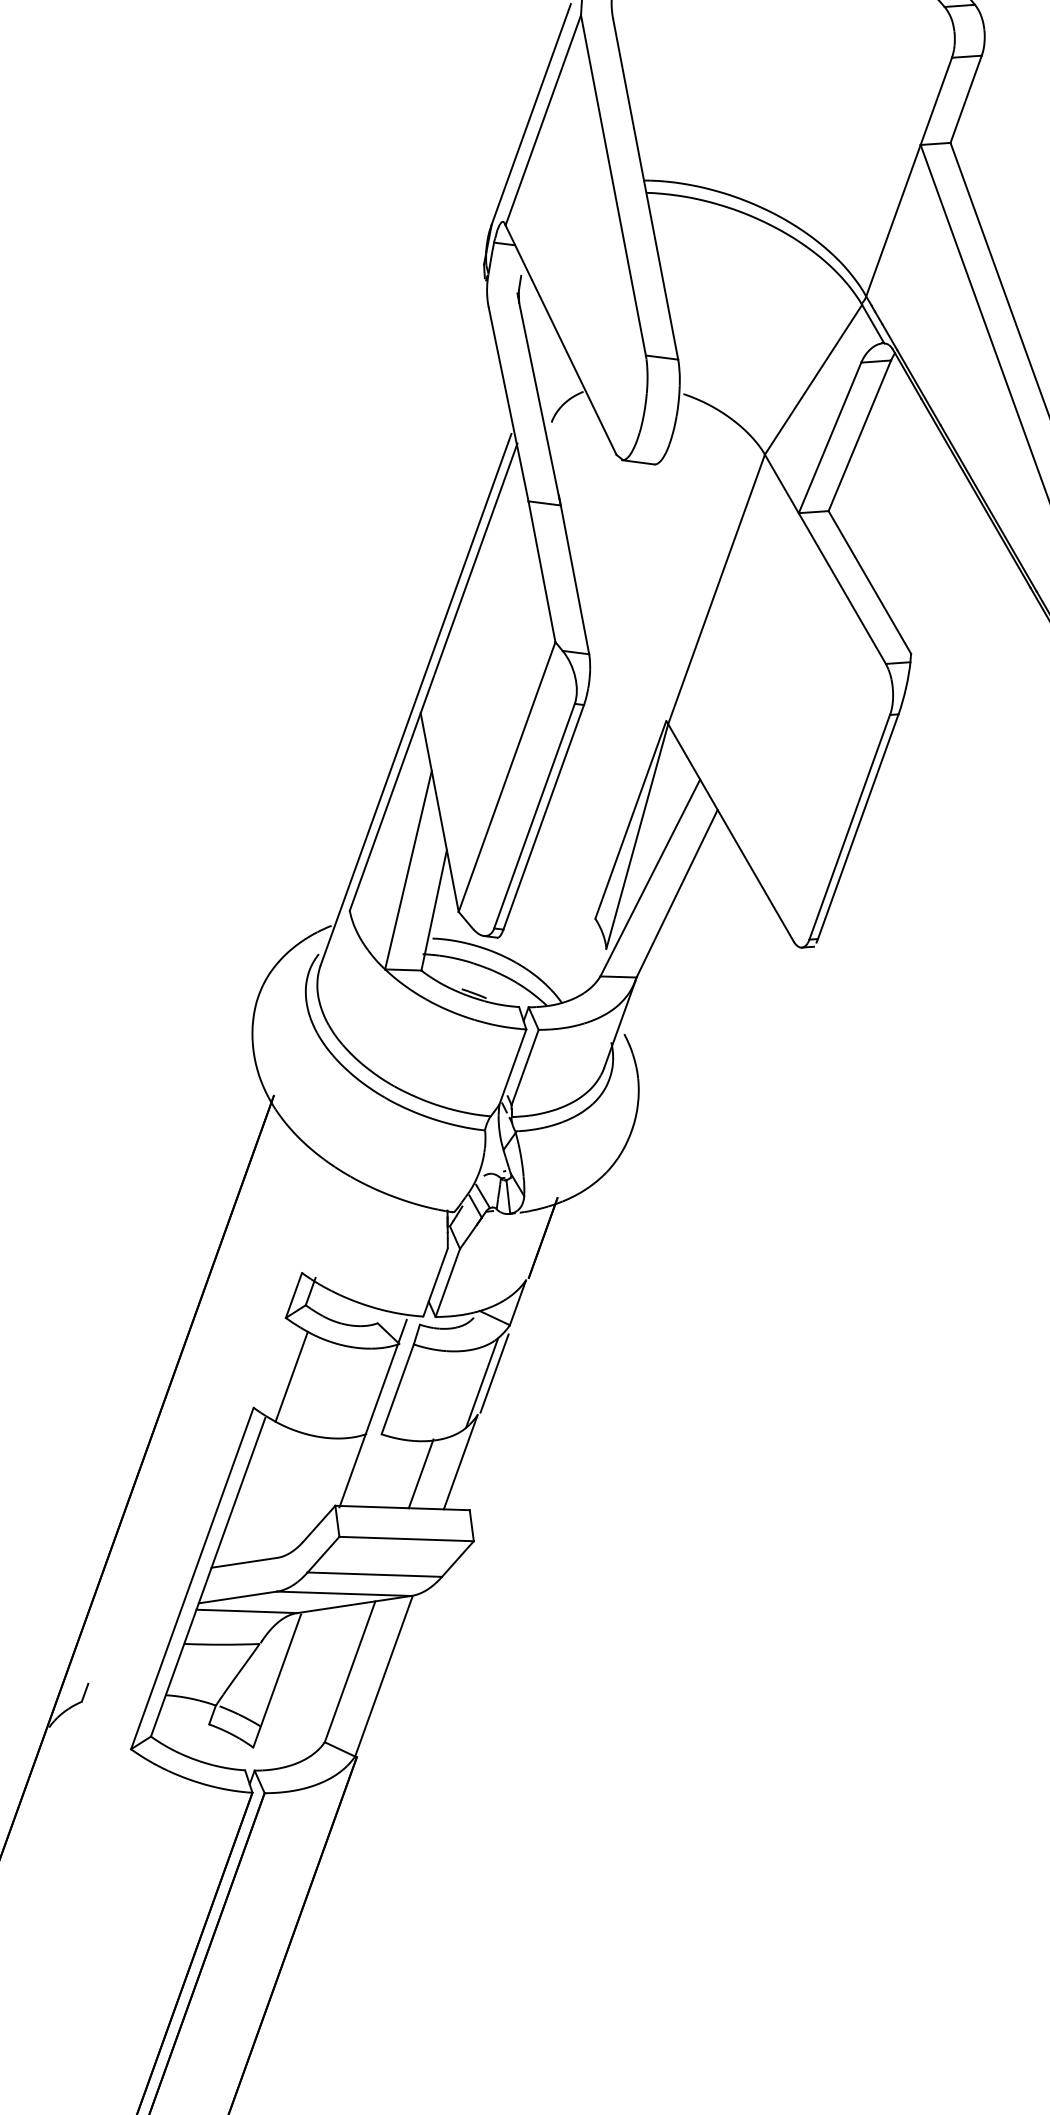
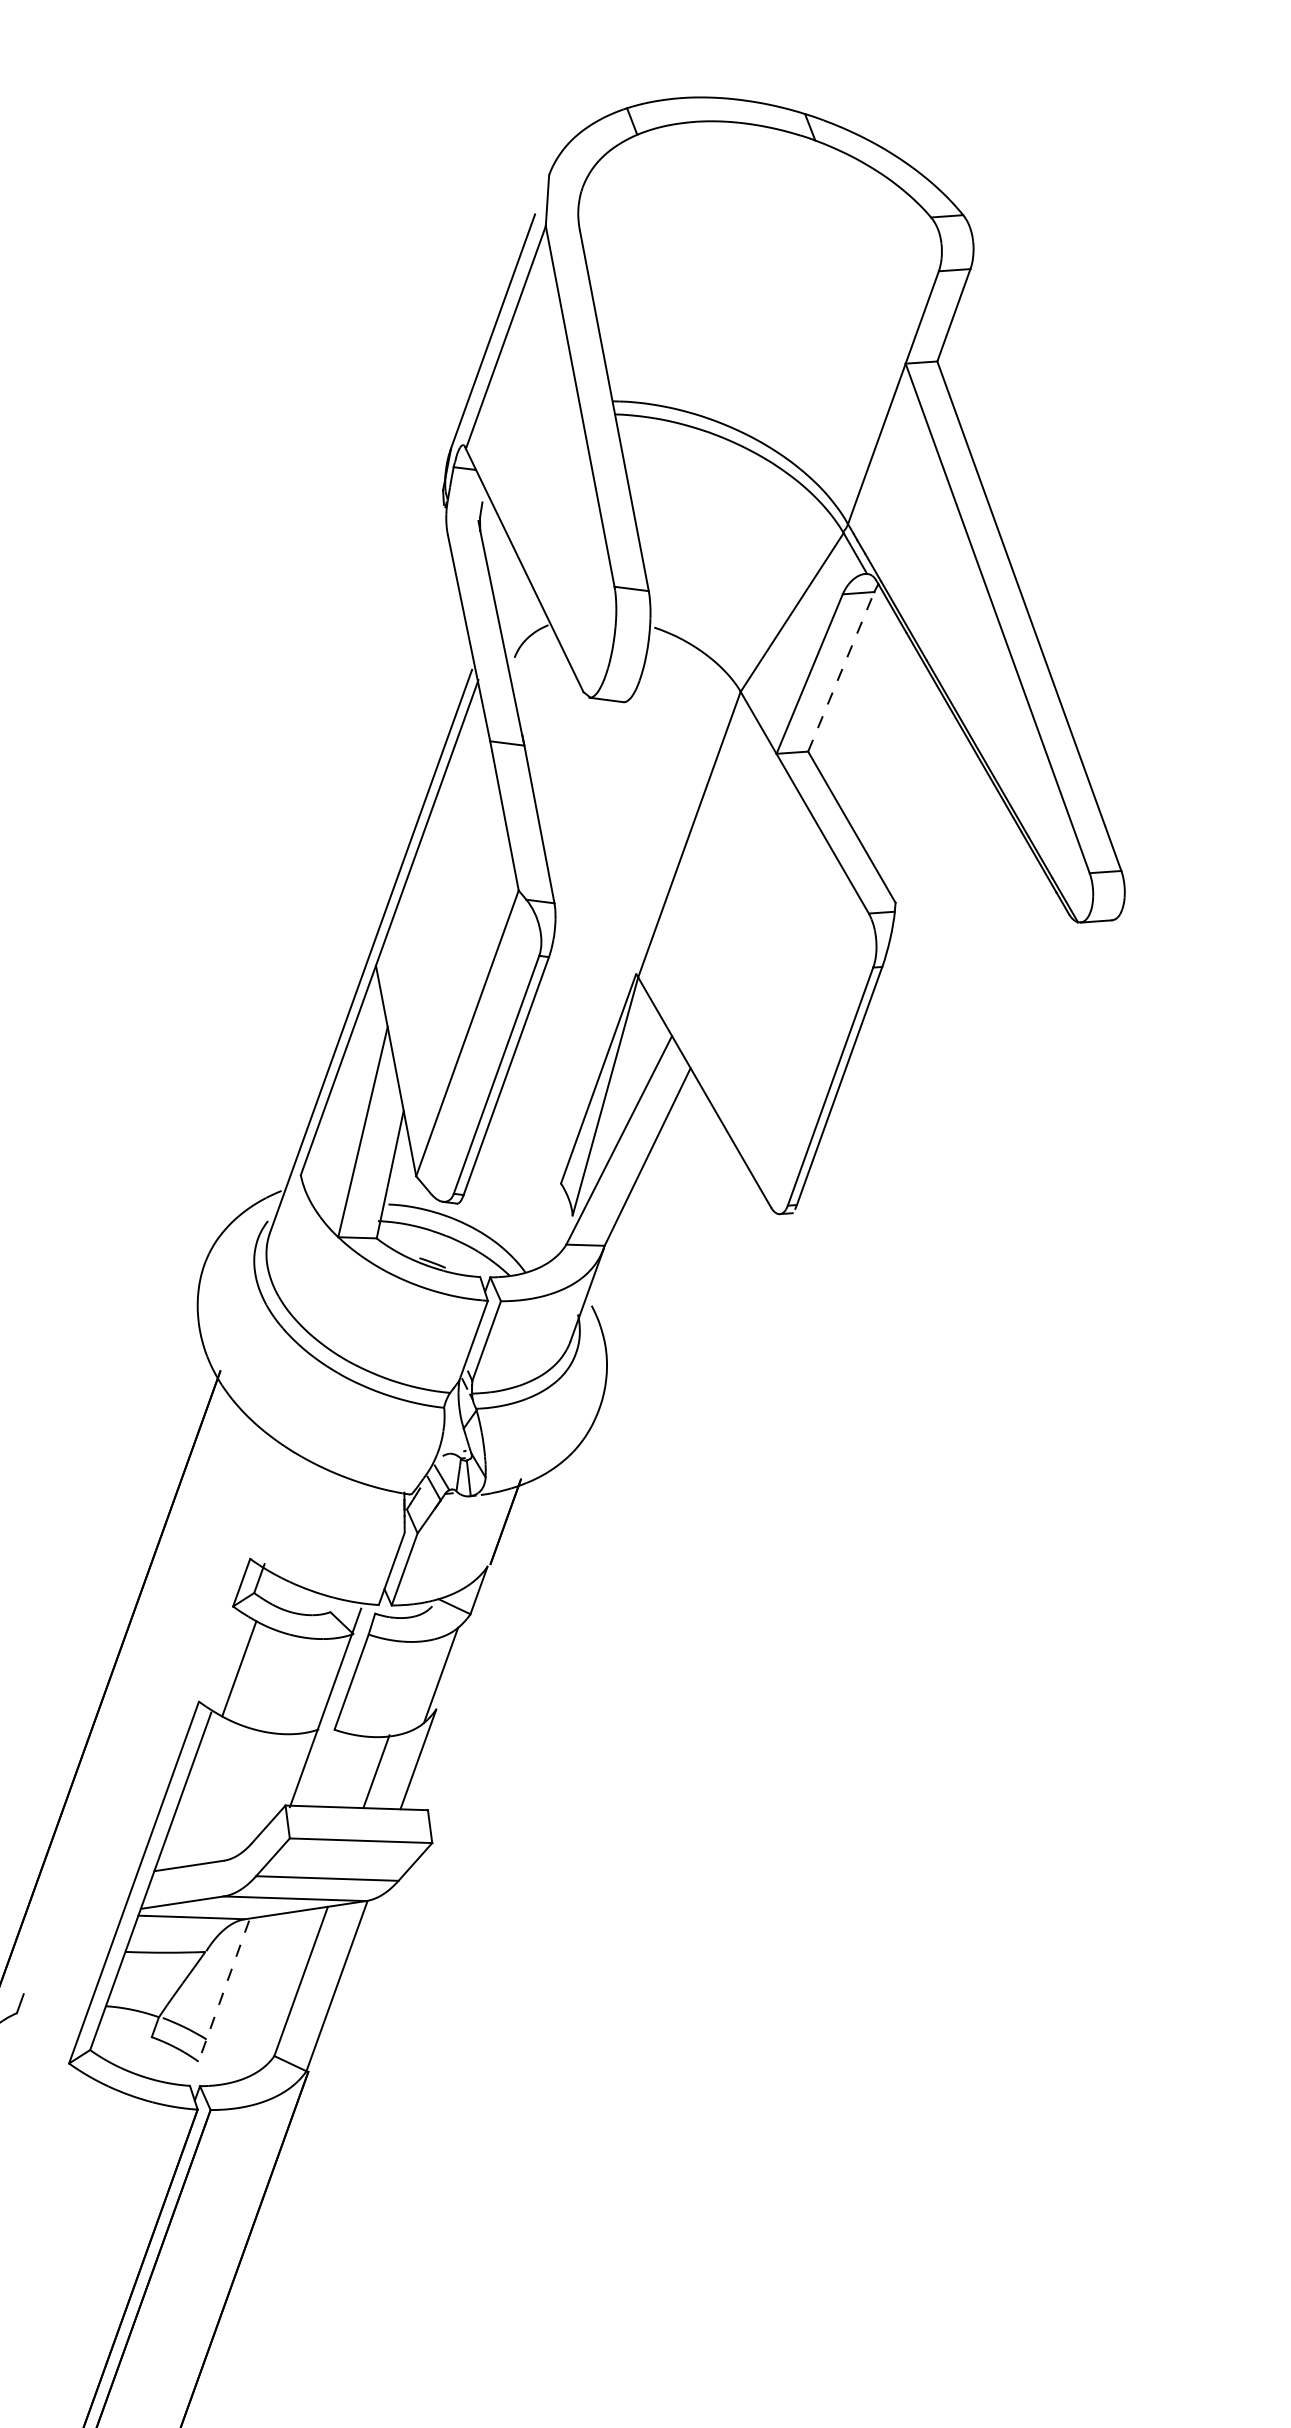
line: (860, 435) -> (841, 671), solid -> dashed
line: (494, 1373) -> (454, 1665), removed
line: (276, 1681) -> (223, 1991), solid -> dashed

